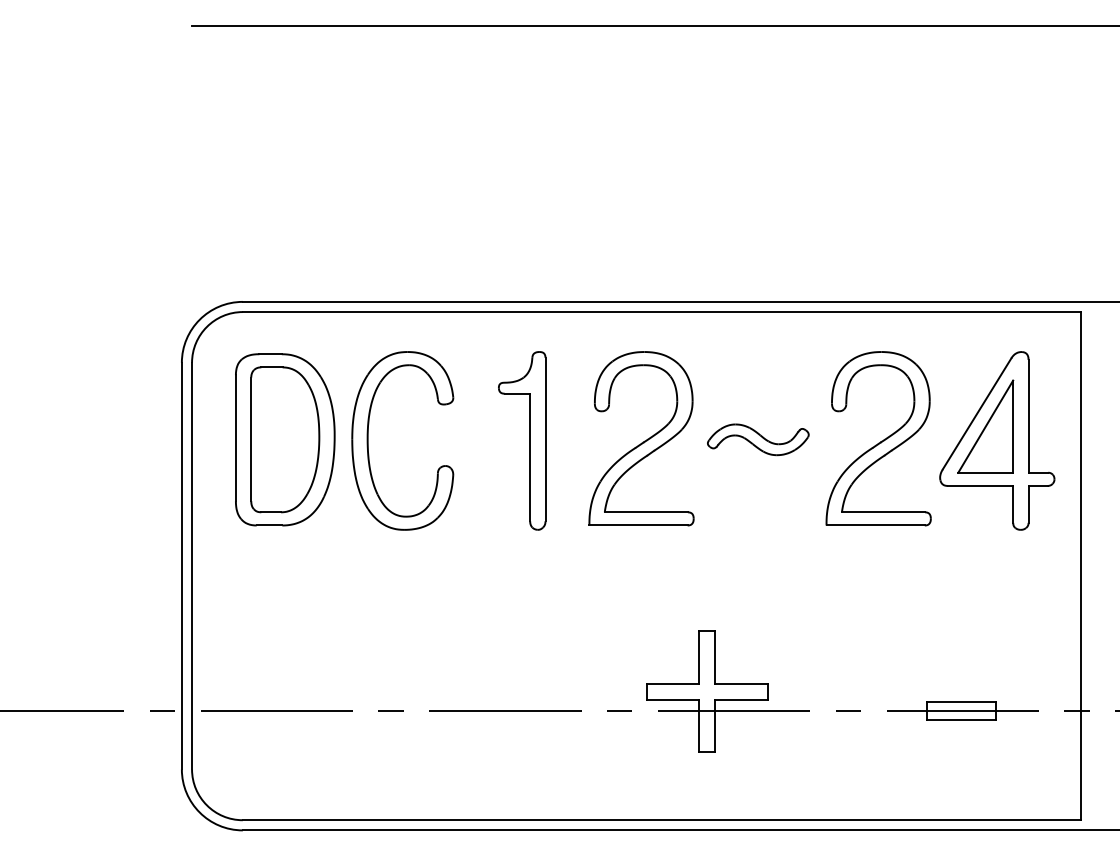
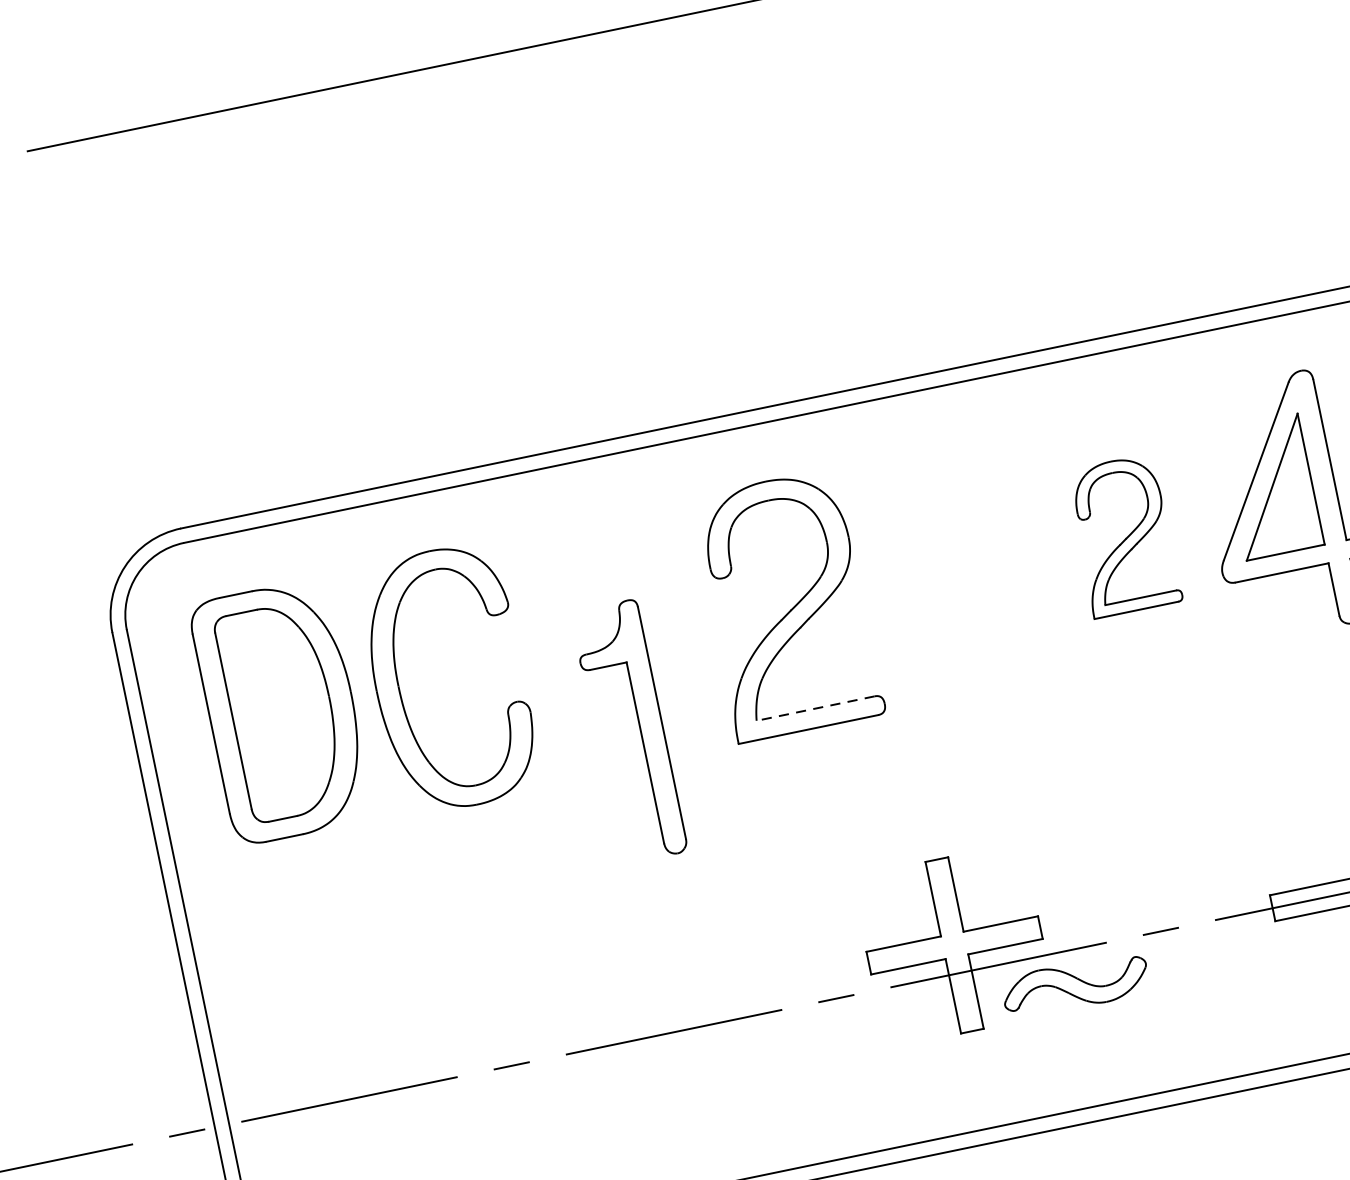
part: (878, 438) -> (1123, 535), size x0.6
part: (758, 439) -> (1075, 985), moved
part: (529, 440) -> (639, 729), moved
line: (646, 512) -> (815, 708), solid -> dashed

